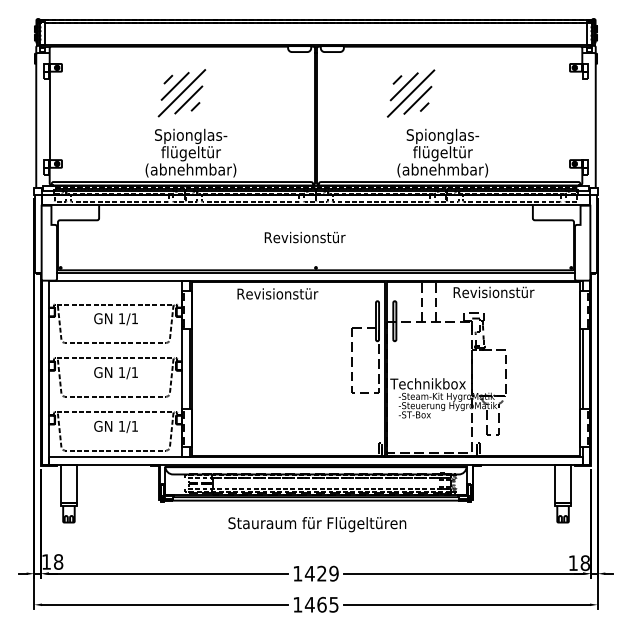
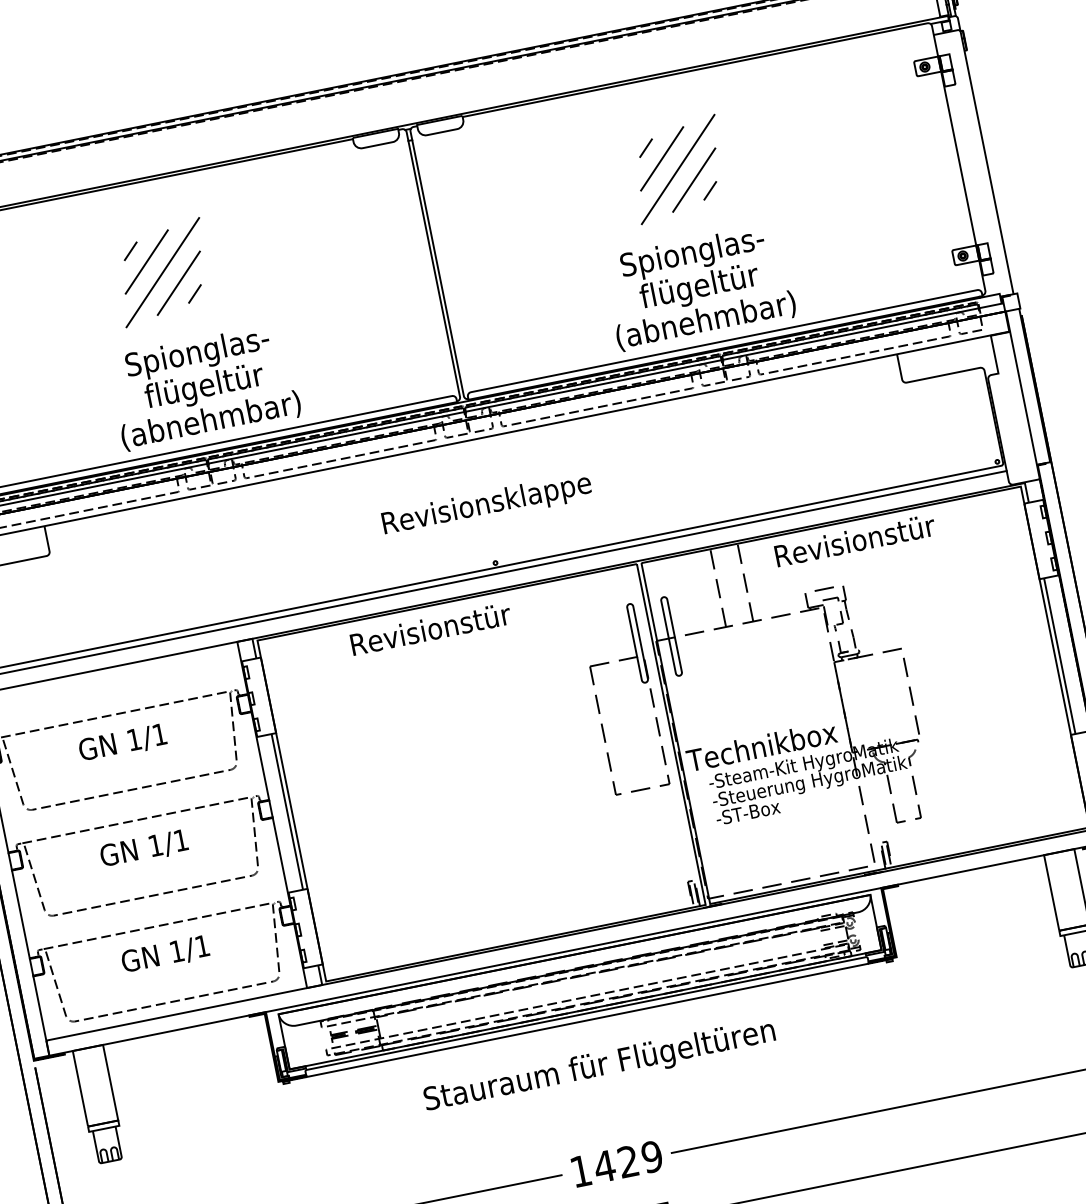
part: (410, 93) -> (676, 169), moved
line: (582, 115) -> (958, 157), added
text: (348, 238) -> (547, 492), Revisionstür -> Revisionsklappe

